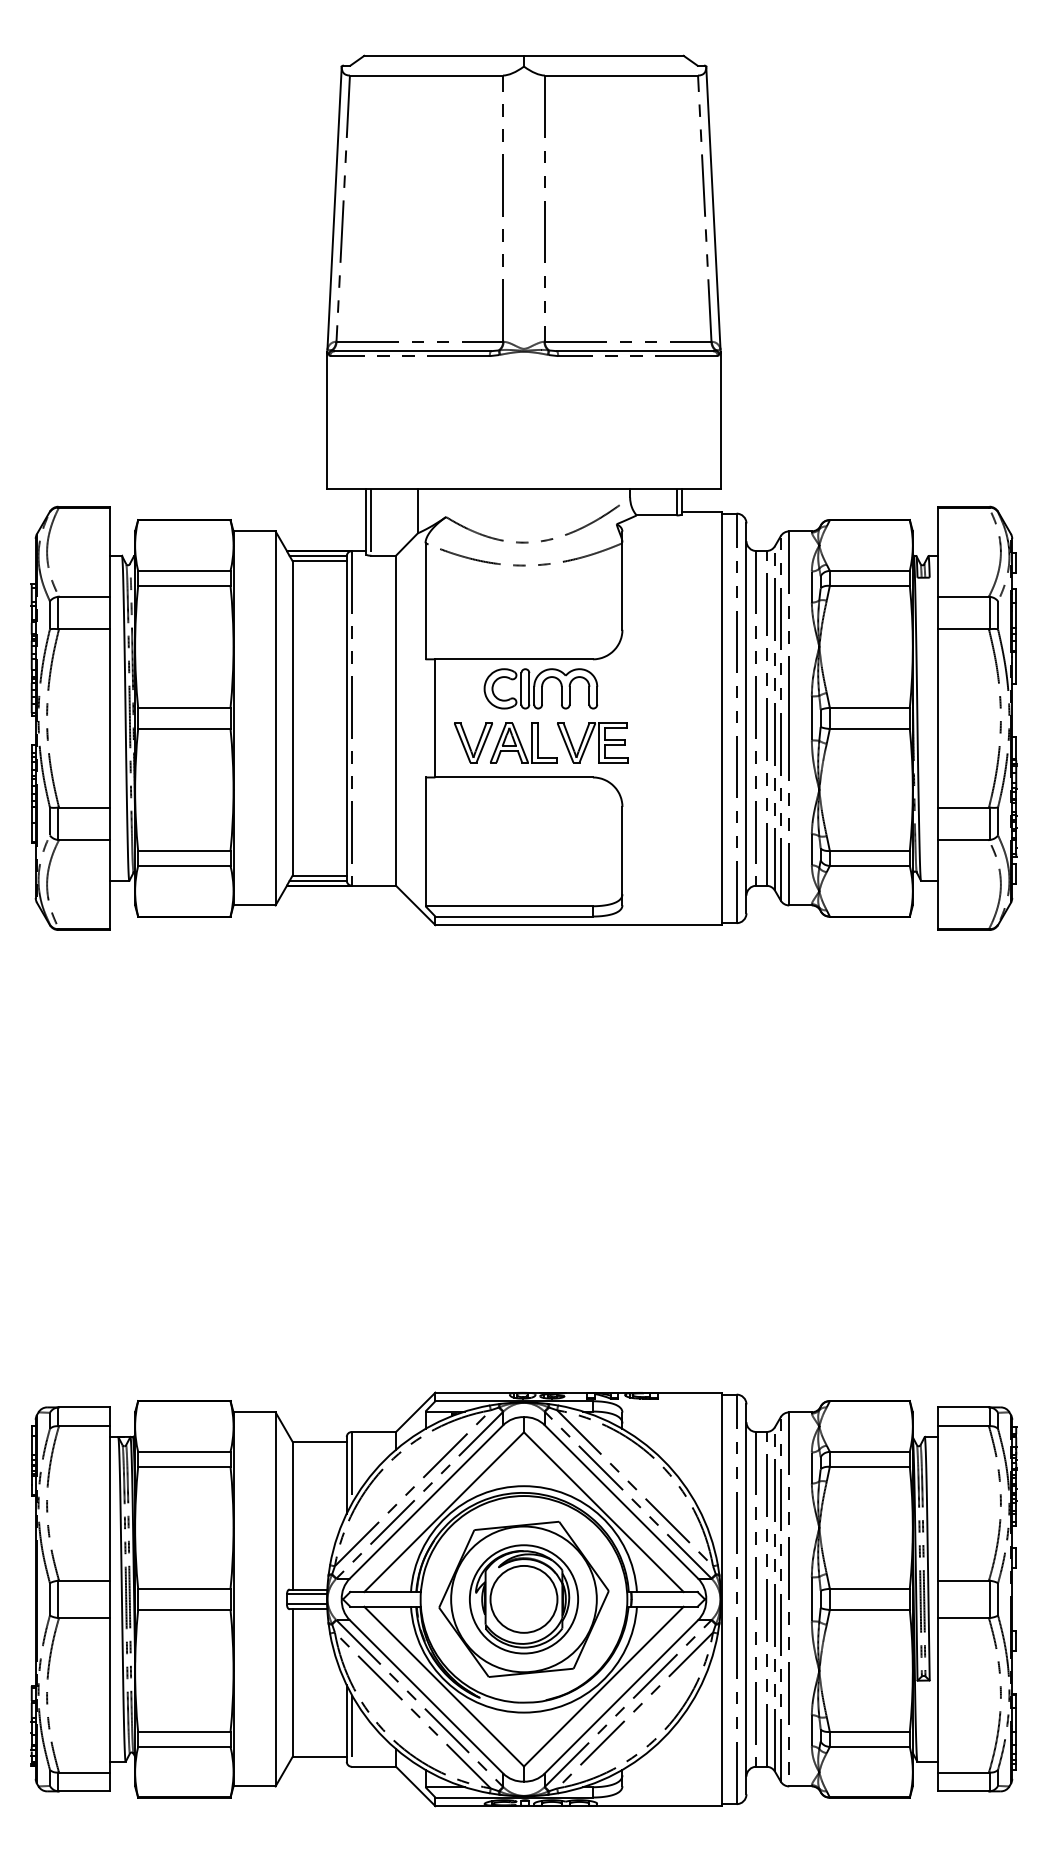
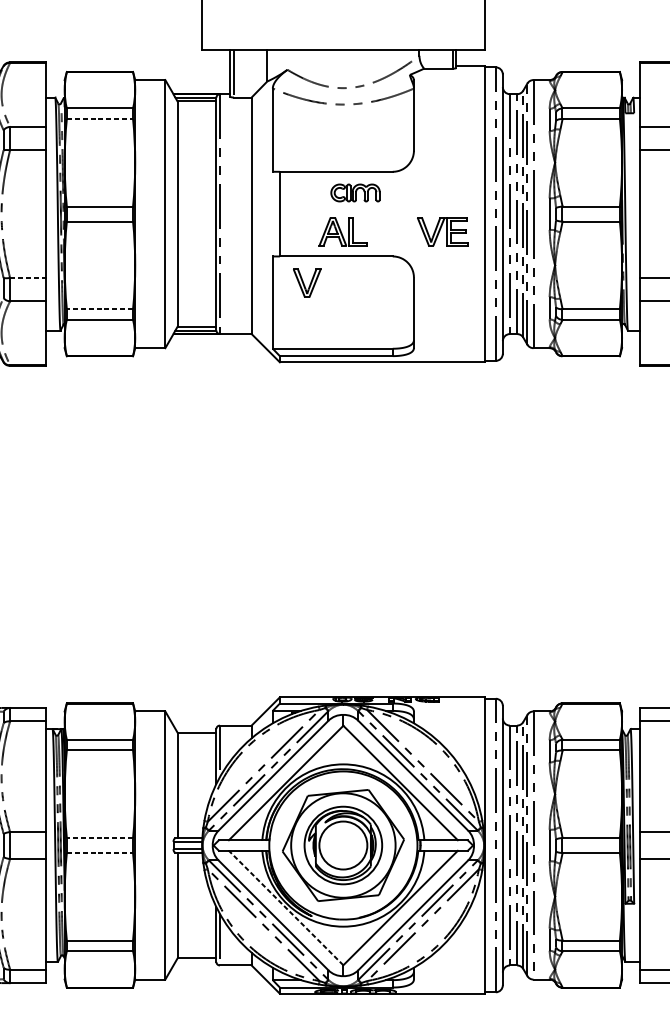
line: (184, 585) -> (100, 118), solid -> dashed
part: (540, 688) -> (355, 192), size x0.6
part: (473, 742) -> (307, 283), moved
part: (592, 742) -> (442, 231), moved
line: (84, 807) -> (28, 277), solid -> dashed
line: (183, 851) -> (99, 309), solid -> dashed
line: (183, 1588) -> (99, 837), solid -> dashed
line: (184, 1609) -> (100, 852), solid -> dashed
line: (444, 1686) -> (286, 907), solid -> dashed

